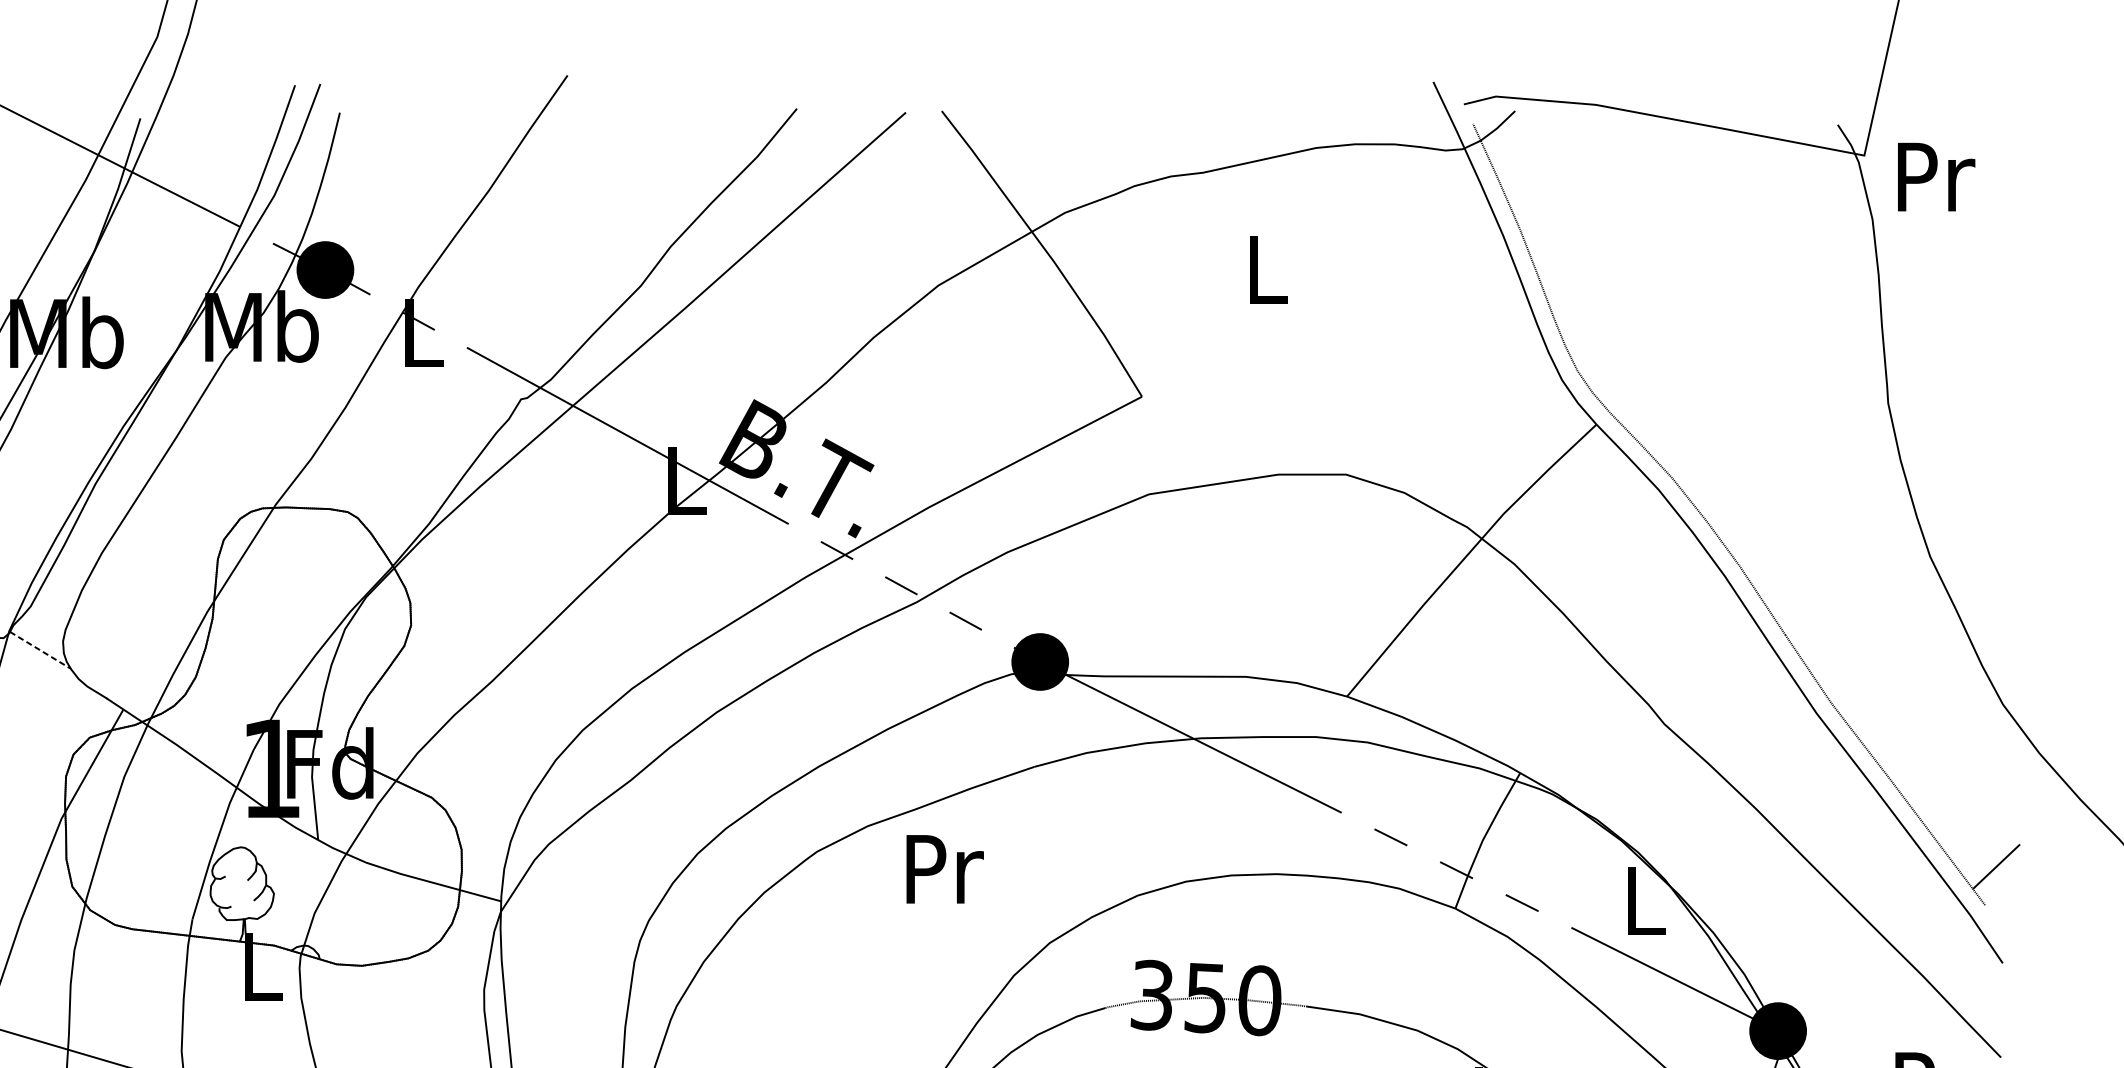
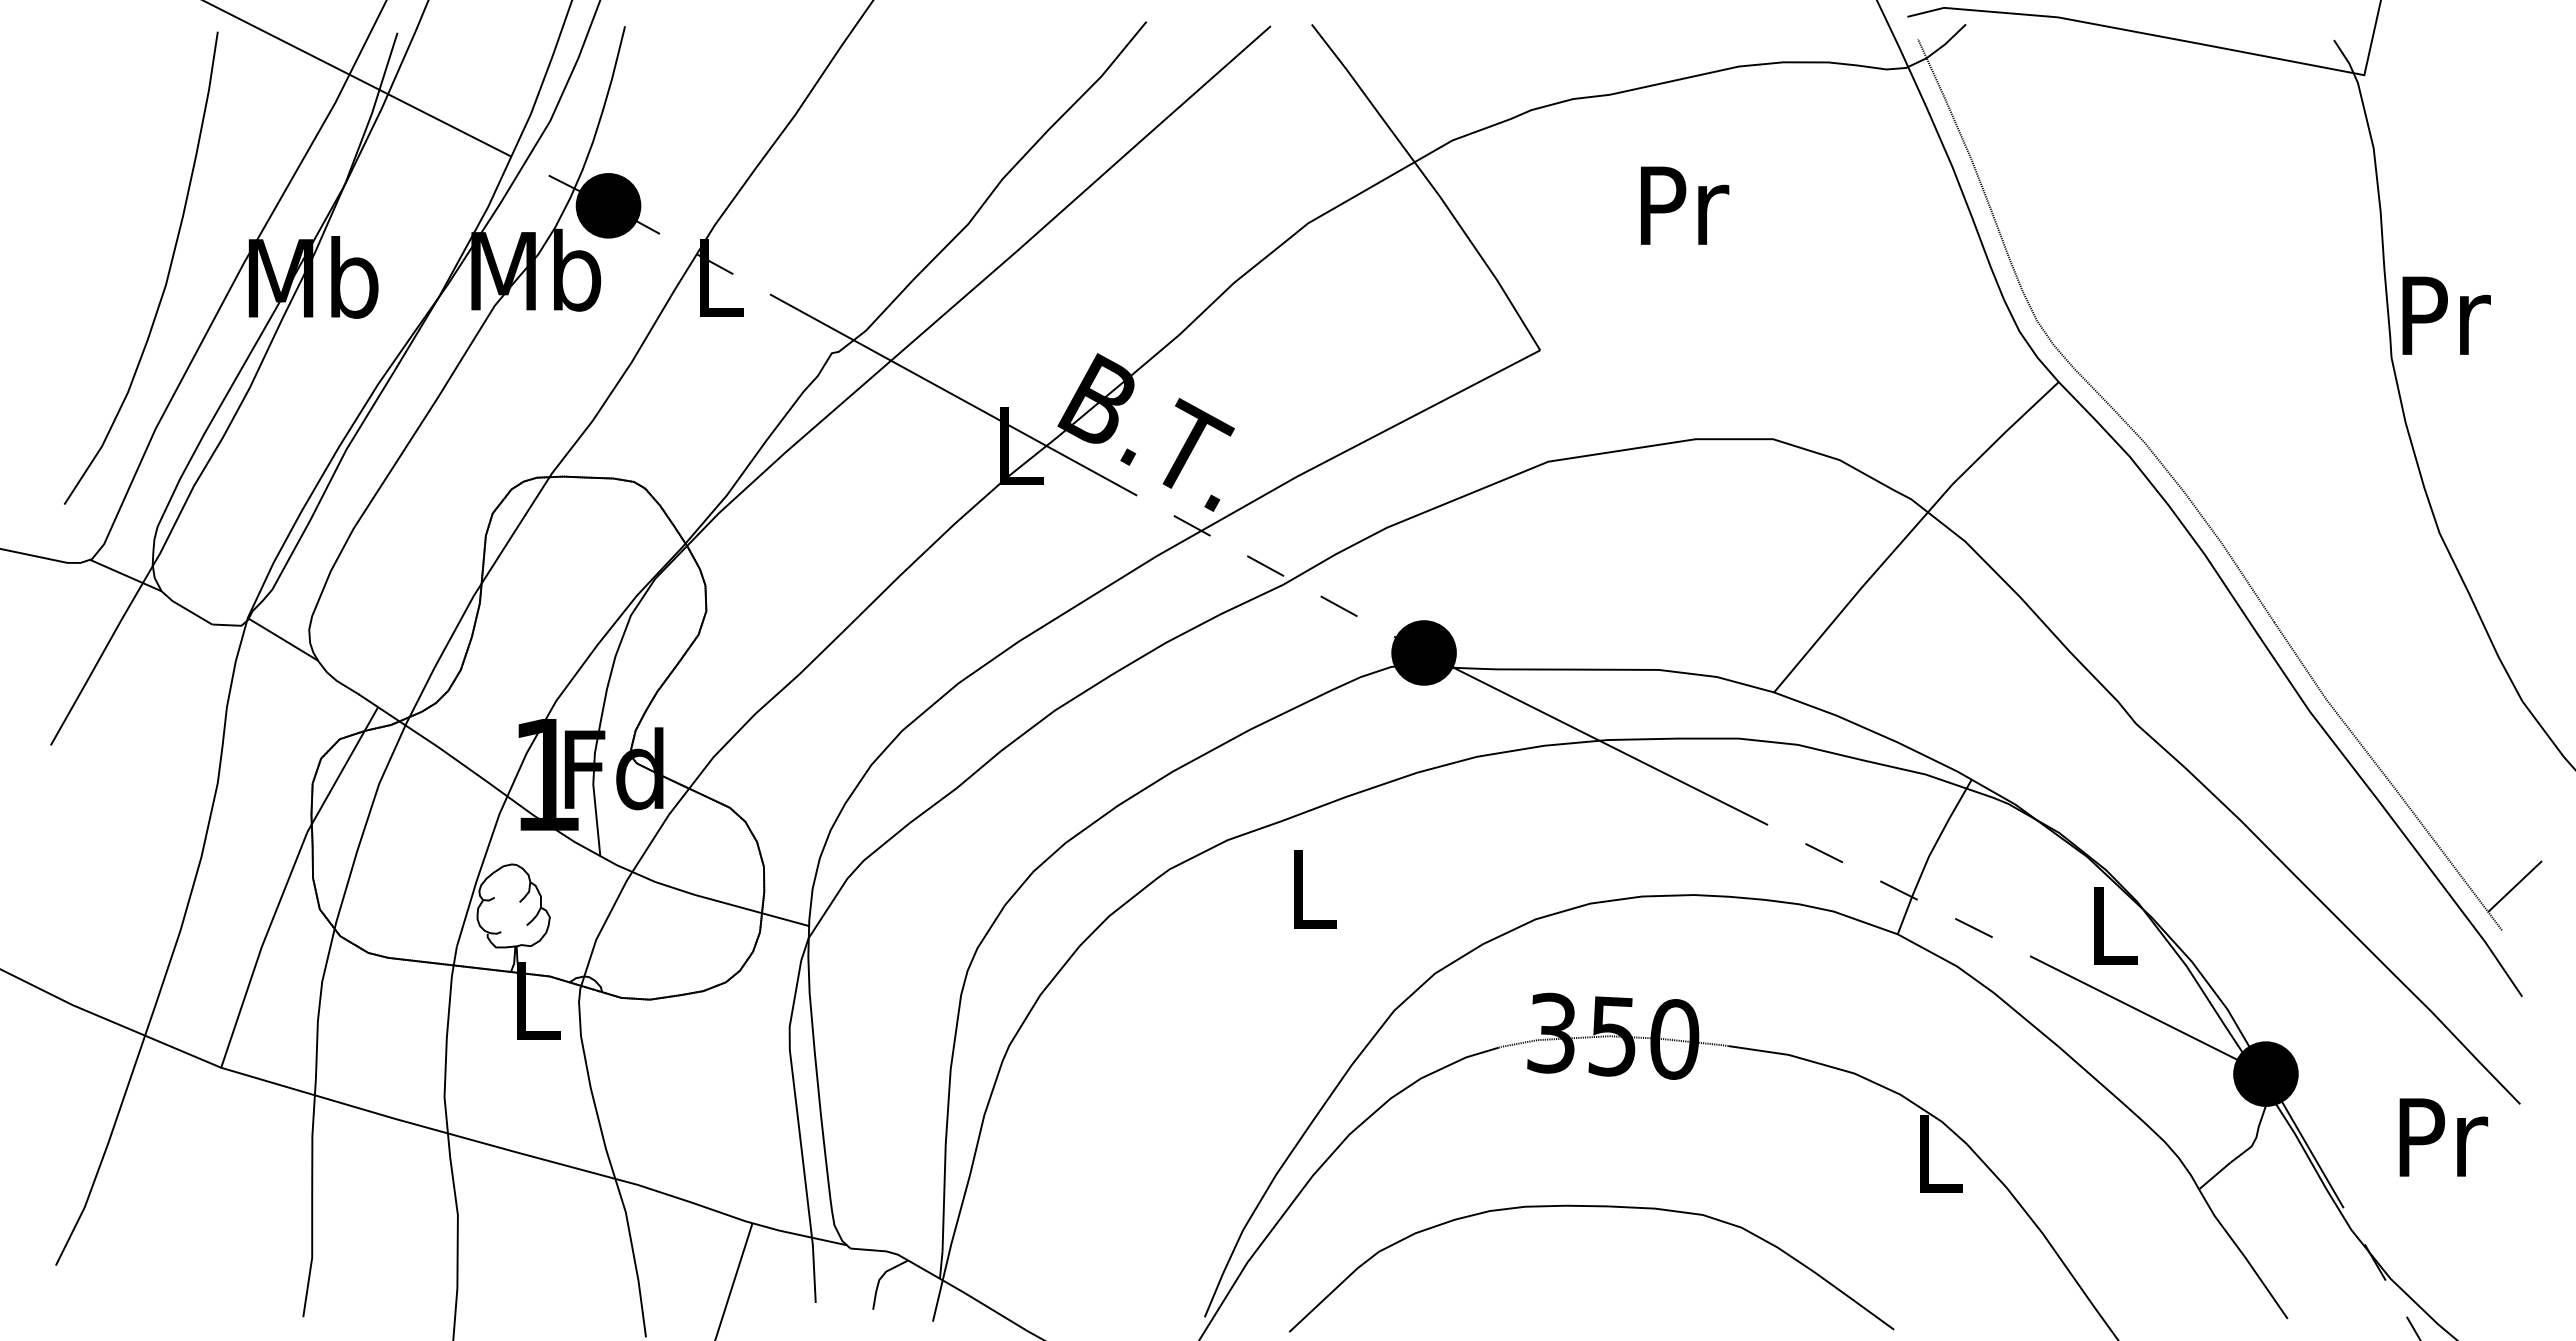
text: (1936, 176) -> (2446, 315), moved
text: (1269, 269) -> (1685, 205), L -> Pr
line: (40, 650) -> (283, 639), dashed -> solid
text: (945, 869) -> (1315, 889), Pr -> L

